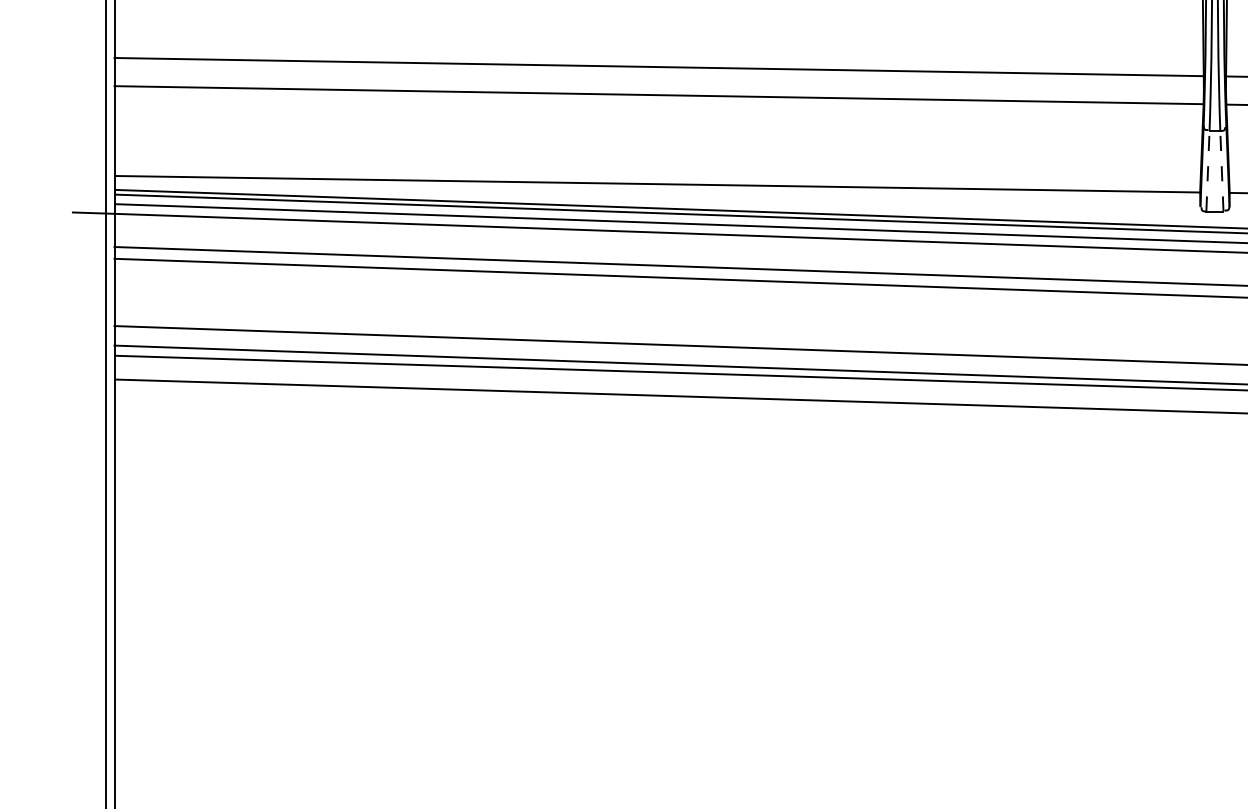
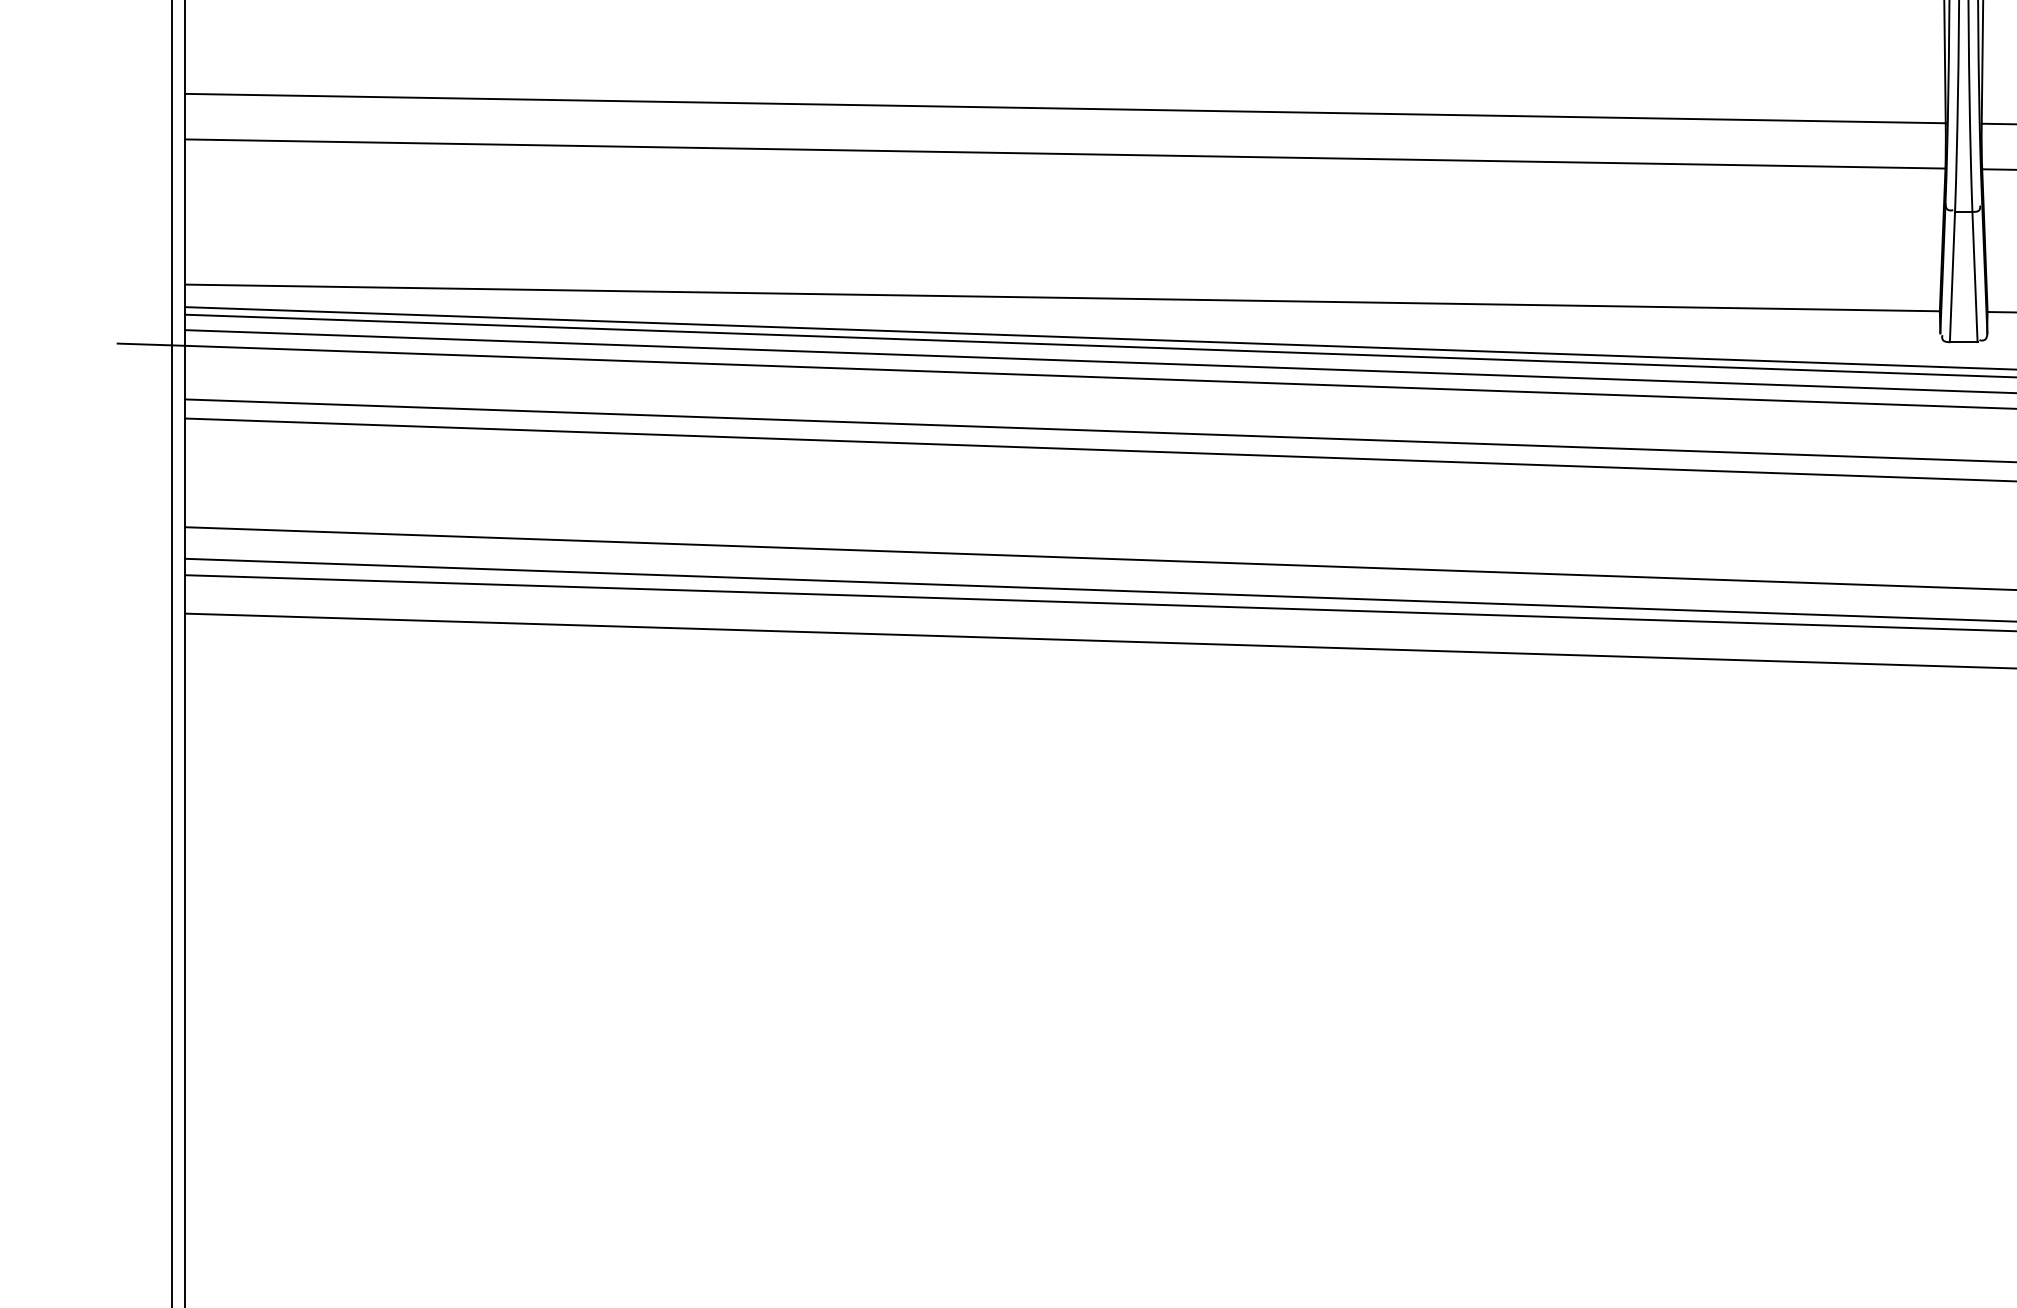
line: (1207, 170) -> (1951, 275), dashed -> solid
line: (1221, 170) -> (1974, 275), dashed -> solid

